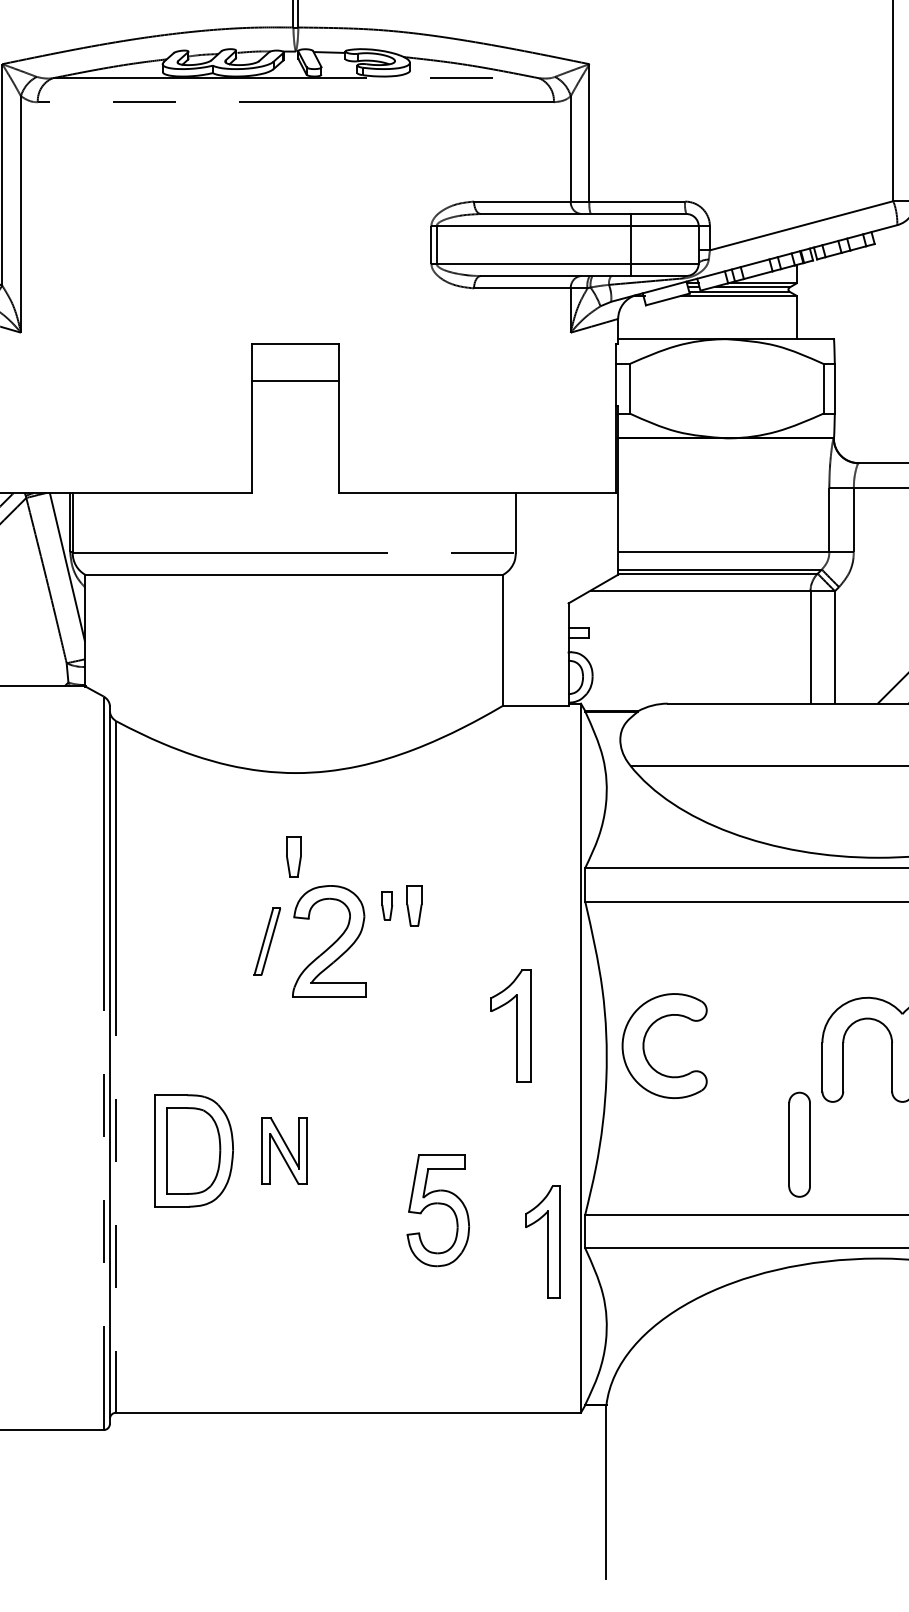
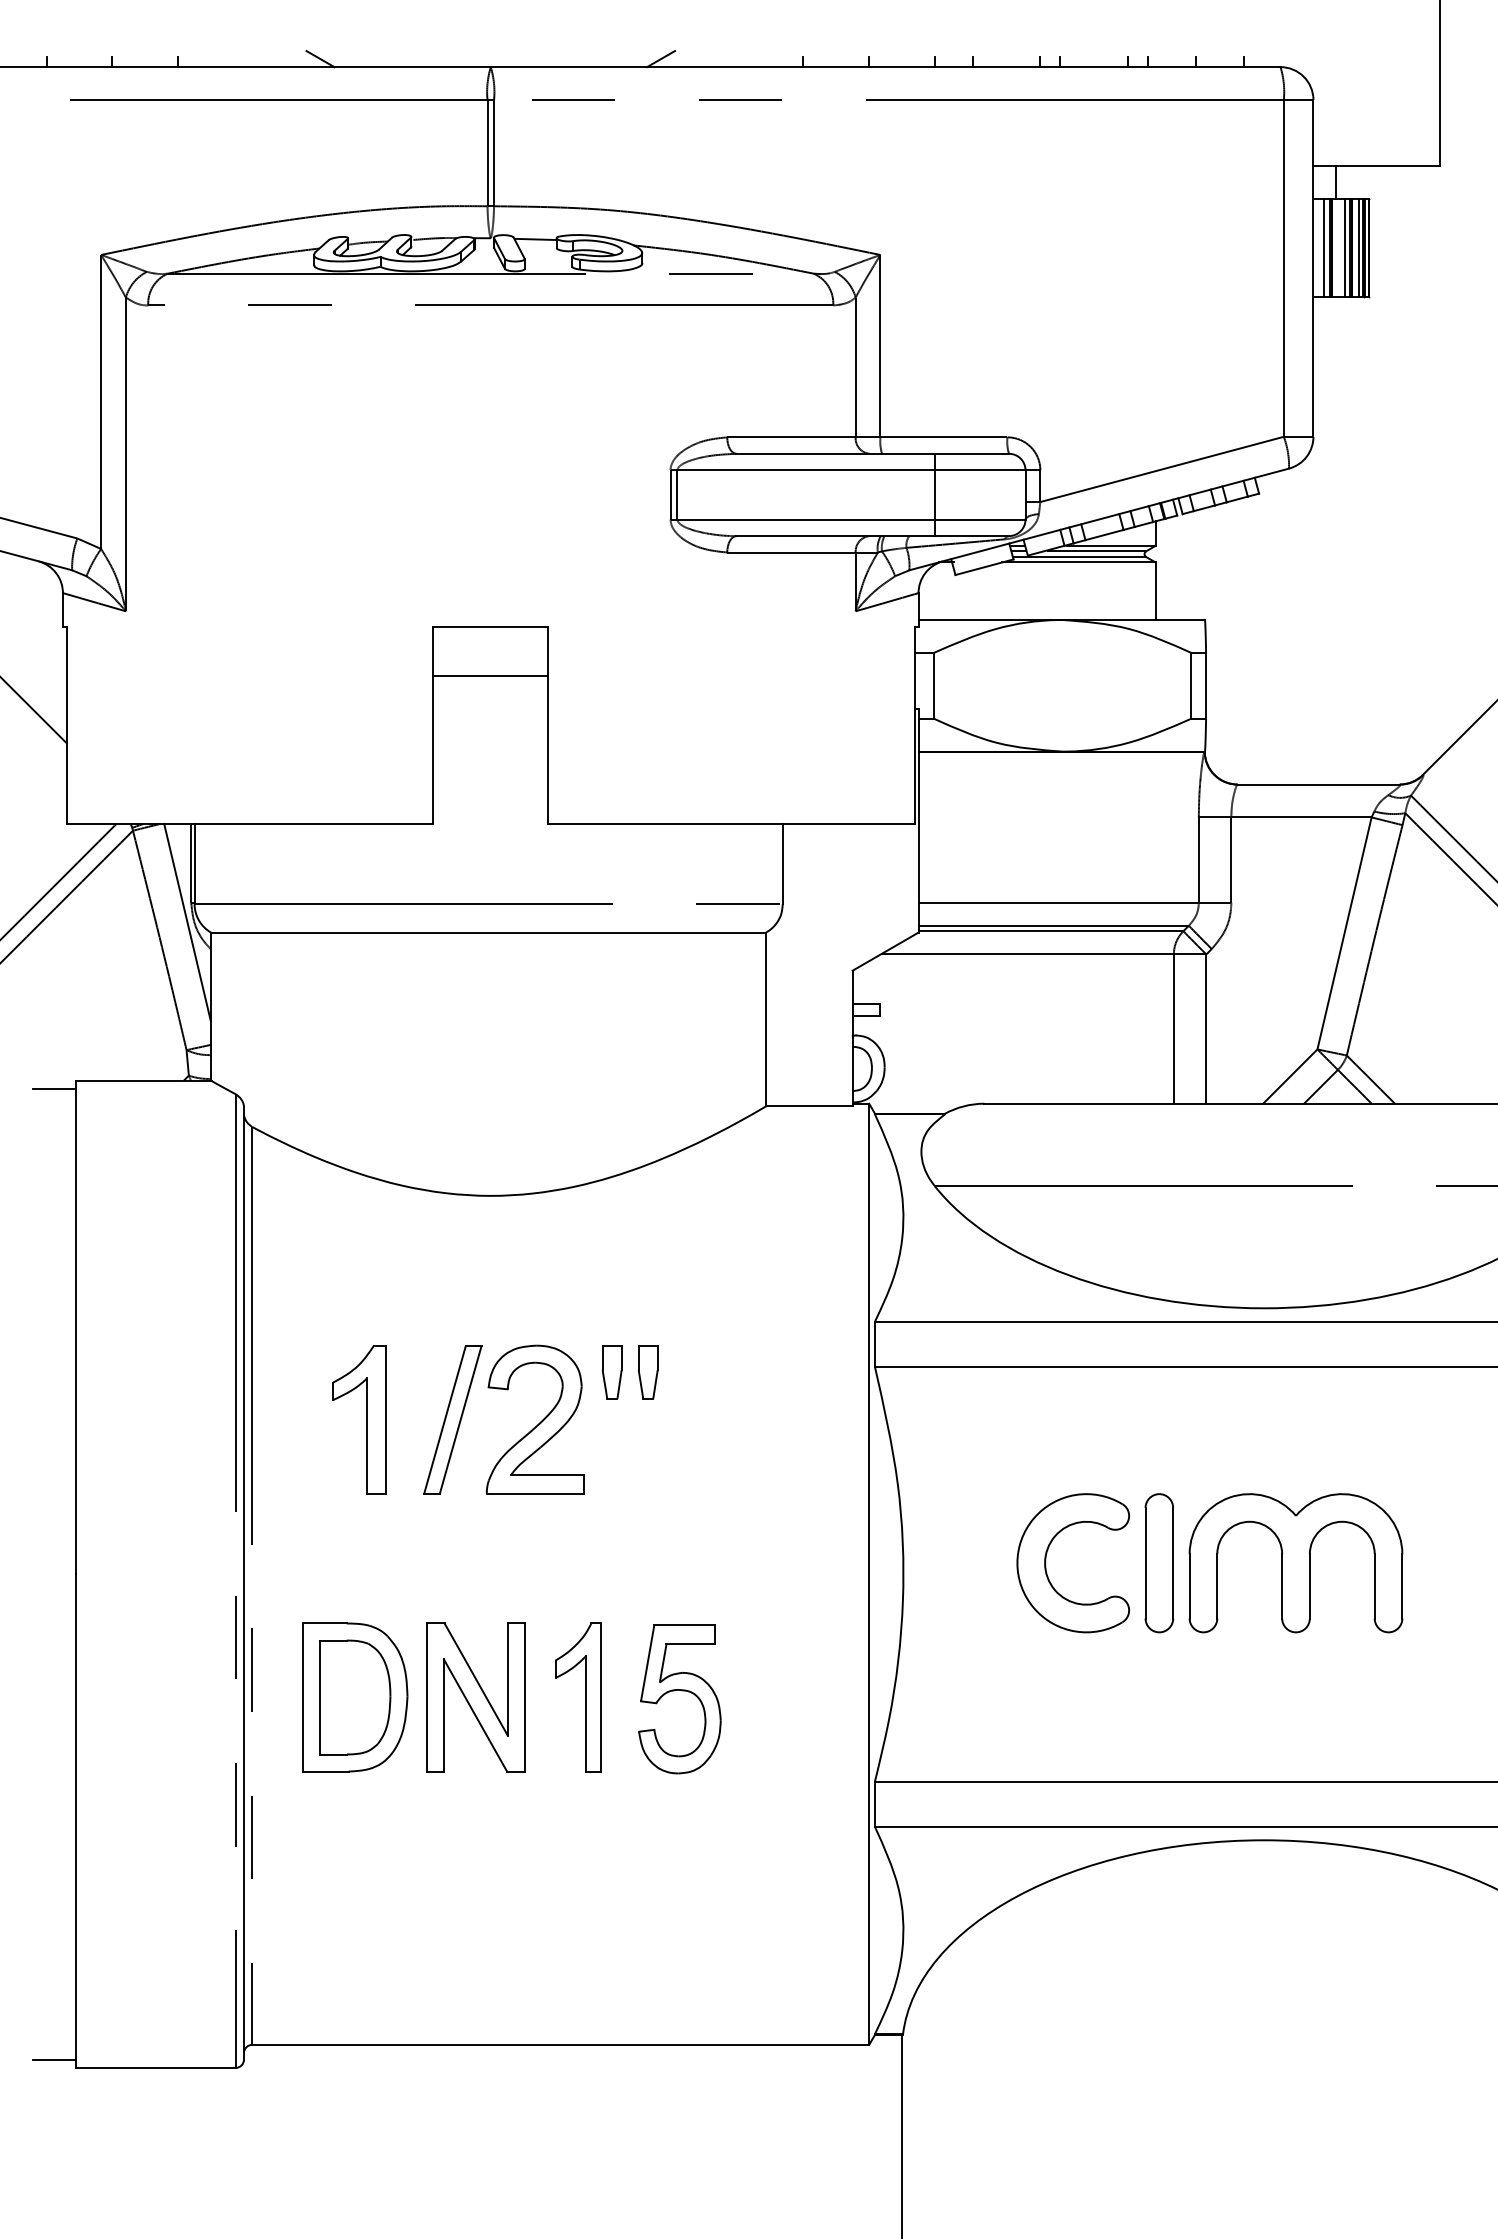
part: (294, 857) -> (488, 1307), removed
part: (386, 906) -> (611, 1372), size x1.43
part: (267, 941) -> (452, 1419), size x1.67
part: (516, 1025) -> (366, 1419), moved
part: (644, 1046) -> (1046, 1563), moved
part: (799, 1144) -> (1159, 1563), moved
part: (284, 1151) -> (475, 1697), size x1.67
part: (440, 1204) -> (682, 1691), moved
part: (548, 1242) -> (585, 1697), moved

